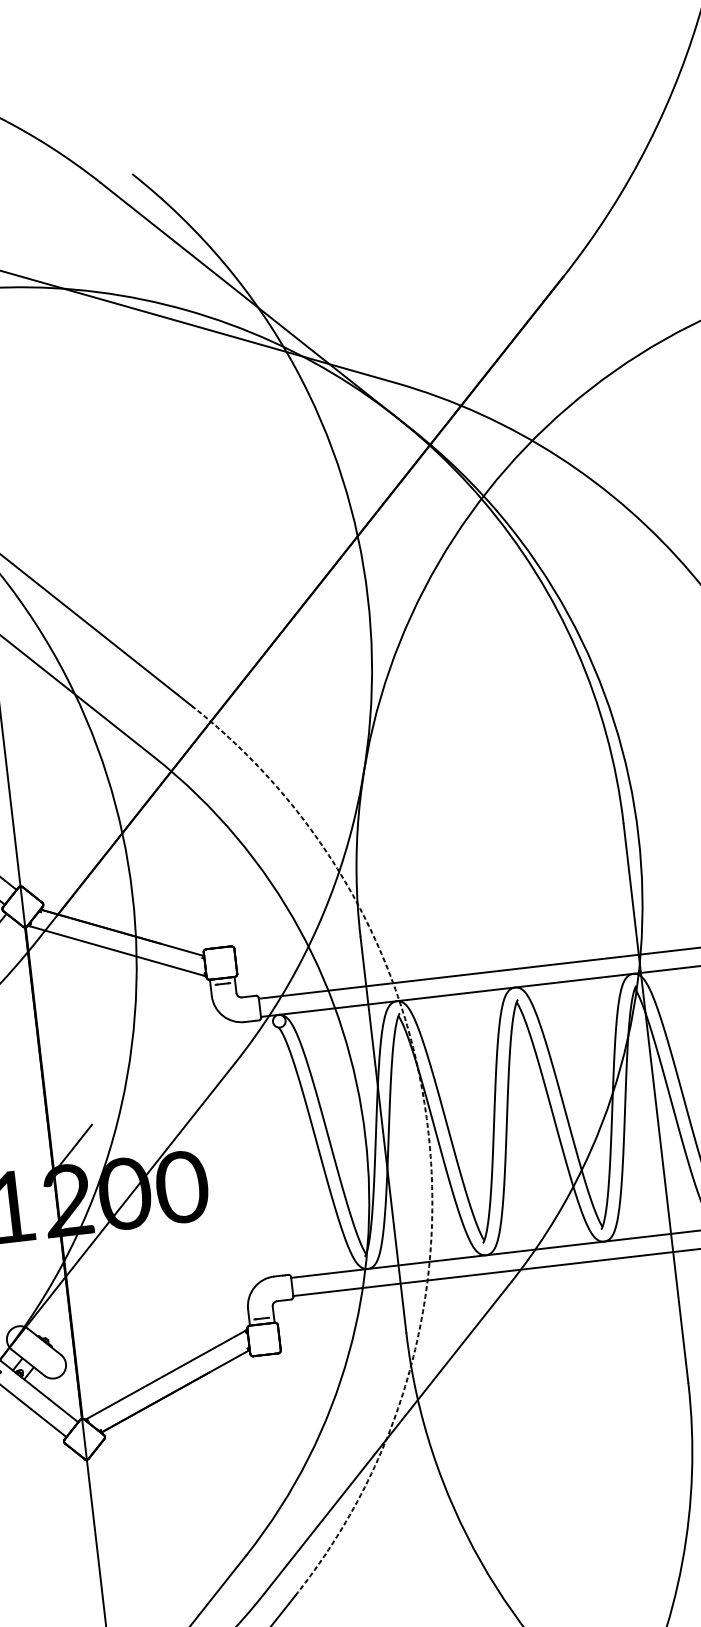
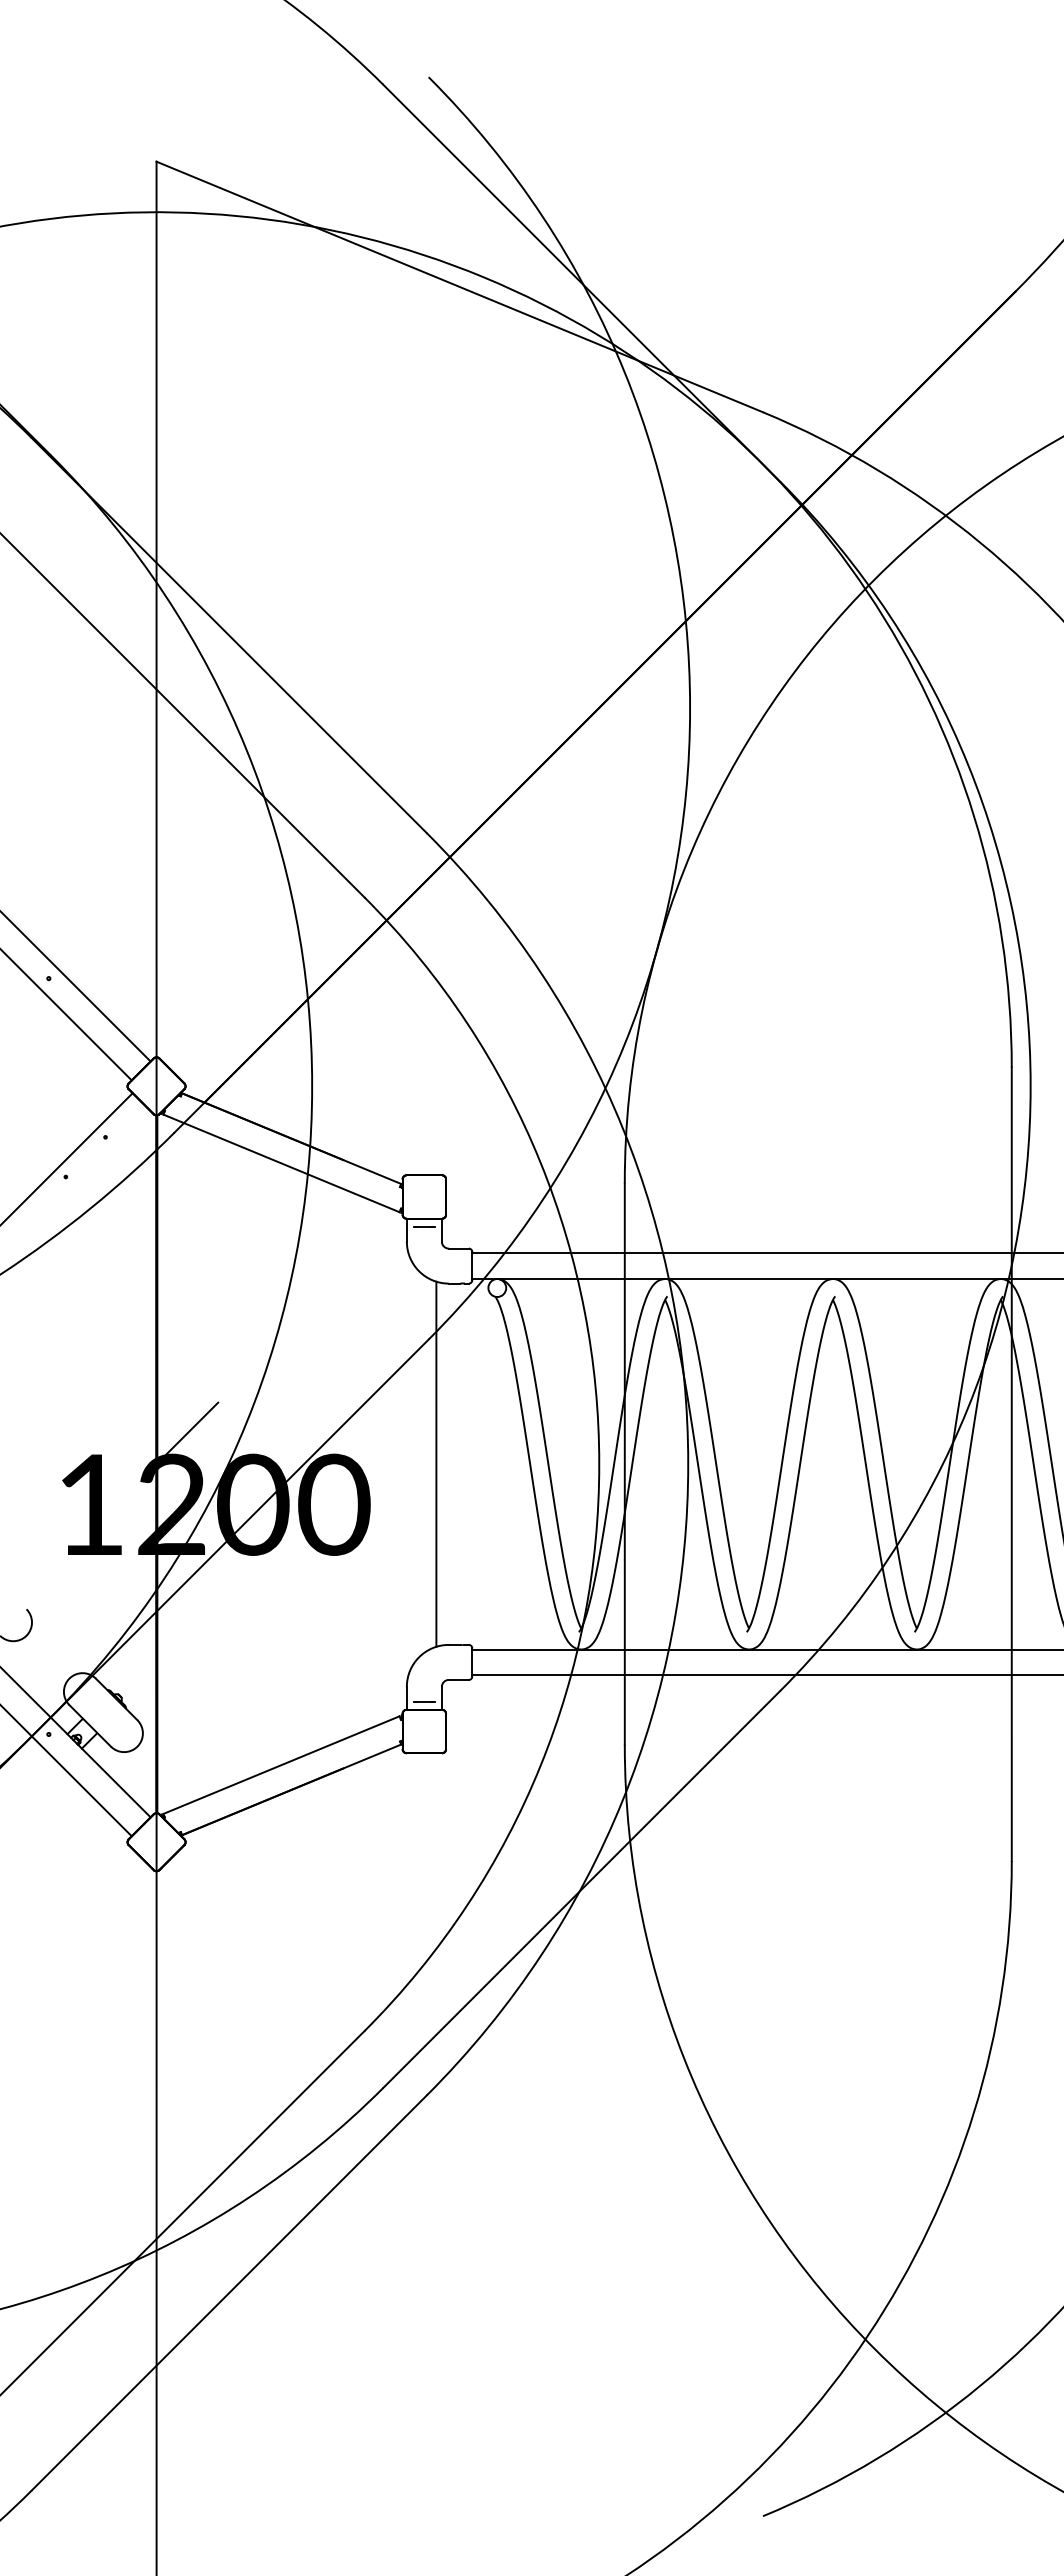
arc: (428, 1129) -> (688, 1464), dashed -> solid
line: (250, 1149) -> (436, 1463), added

